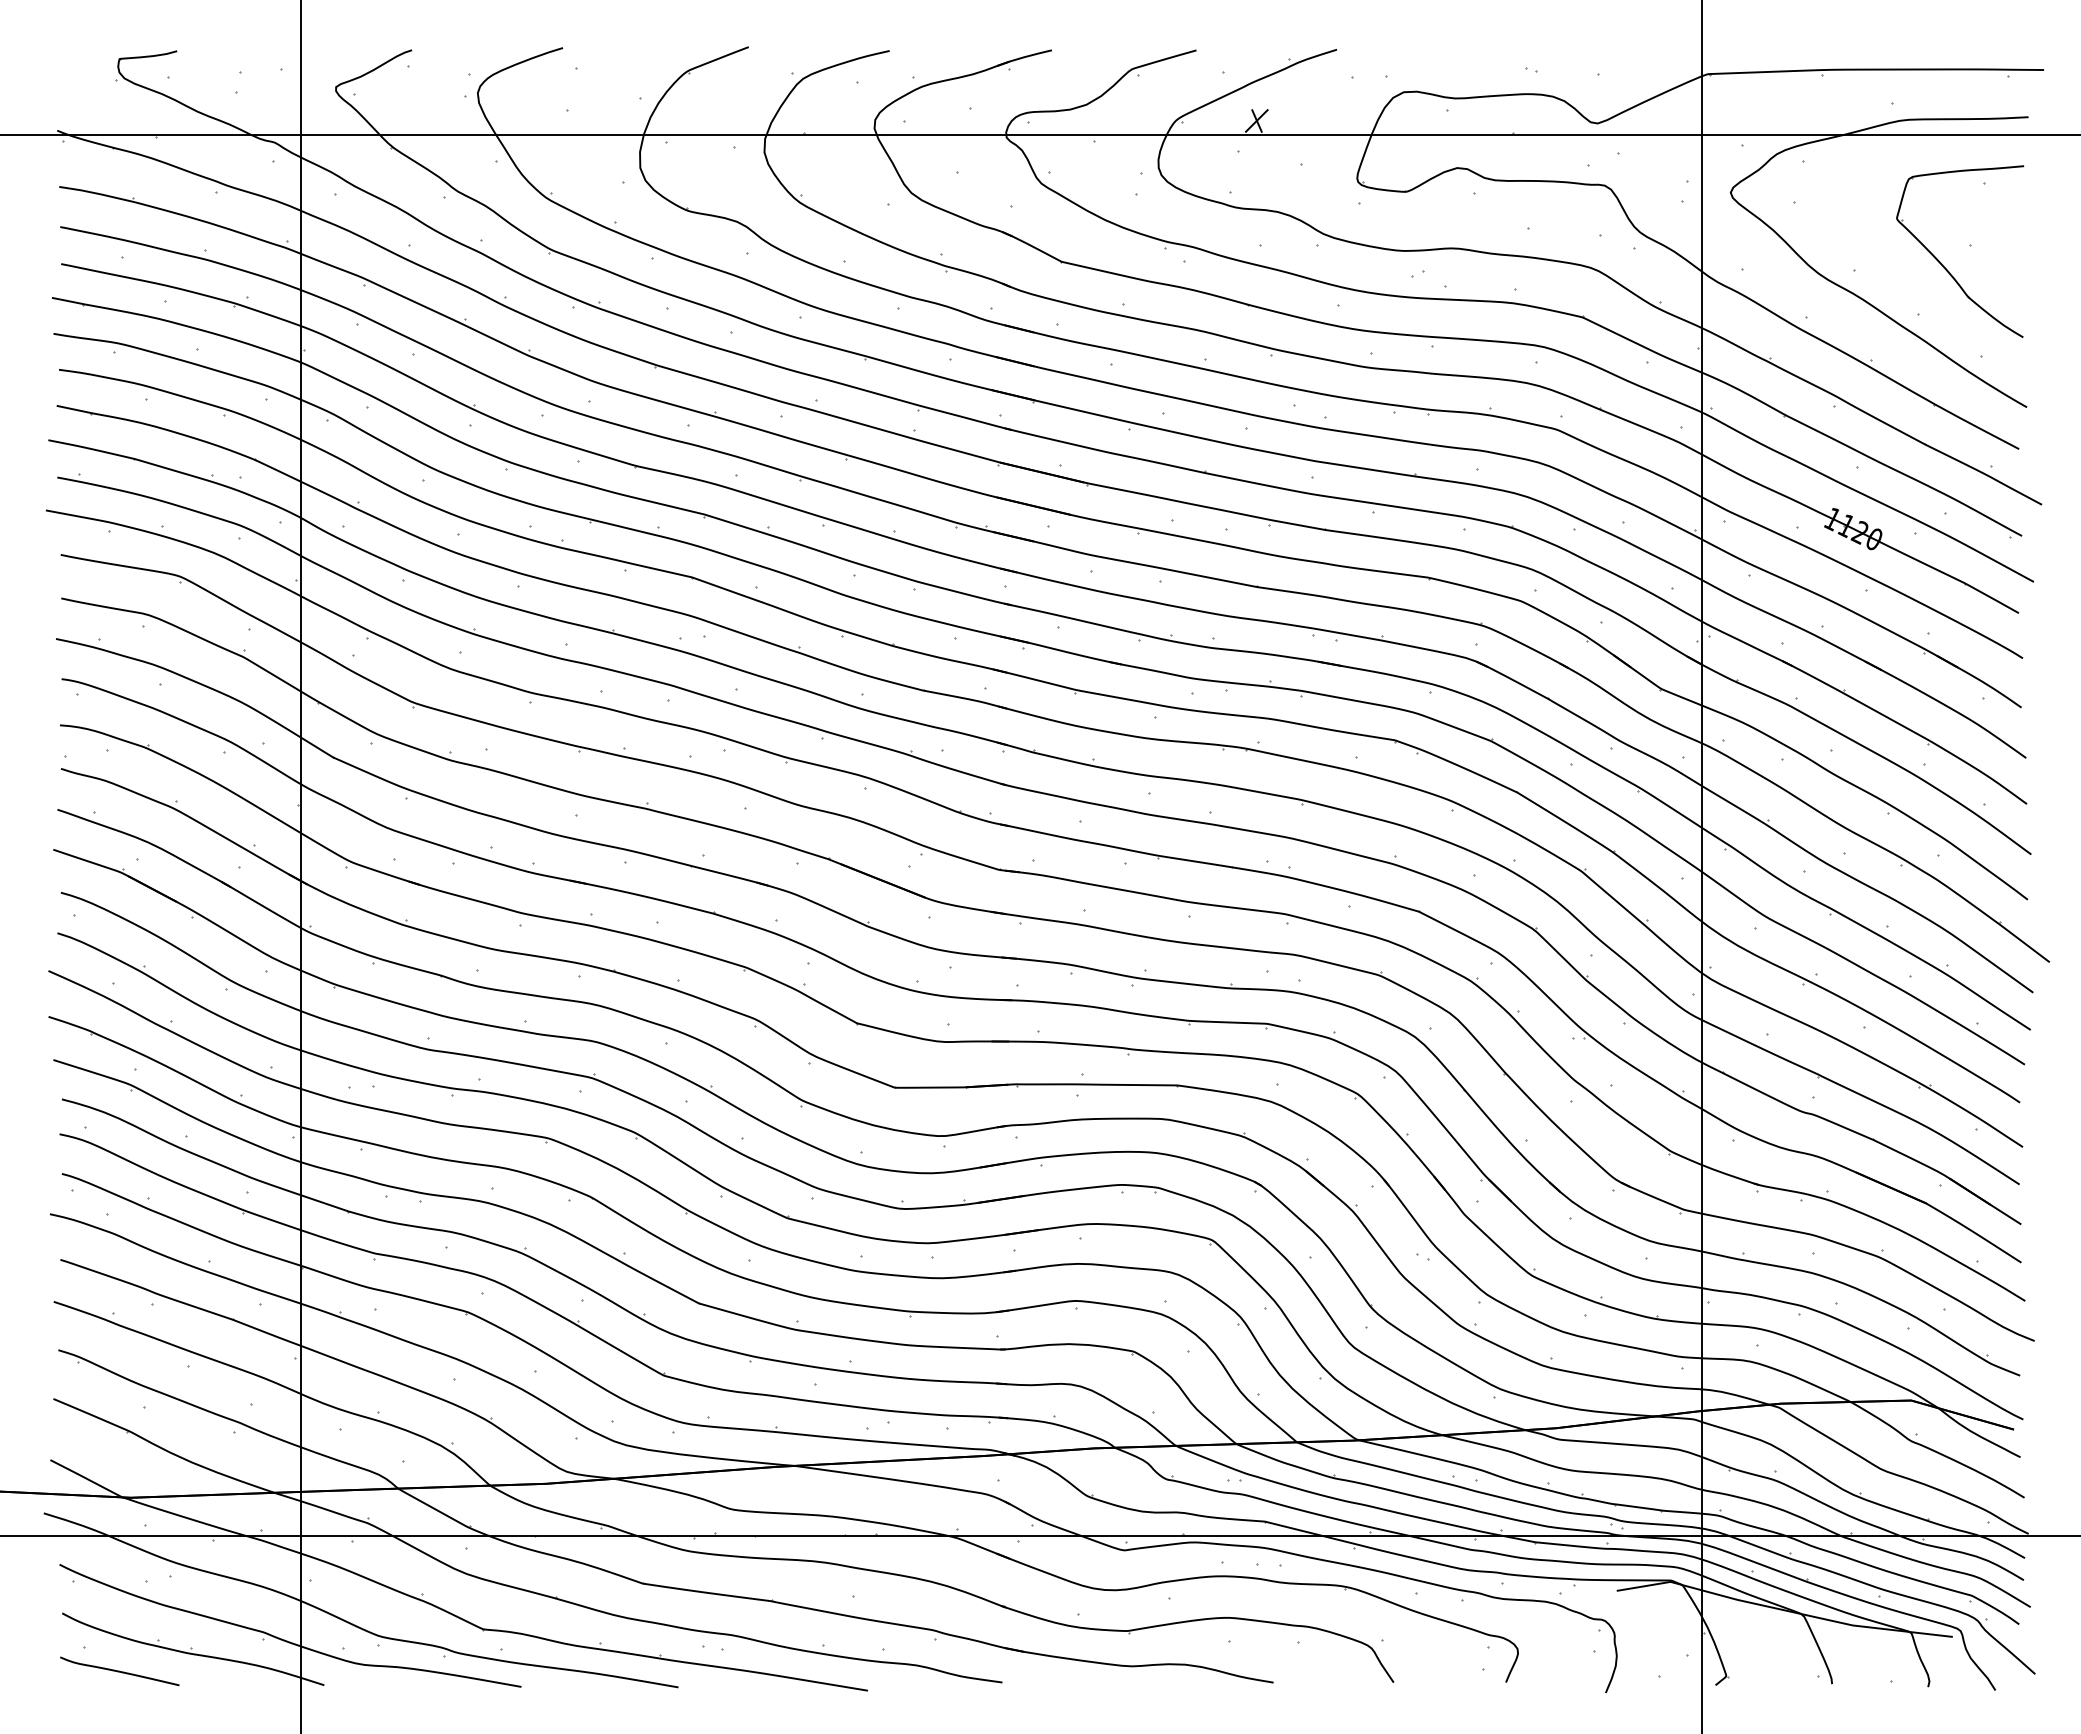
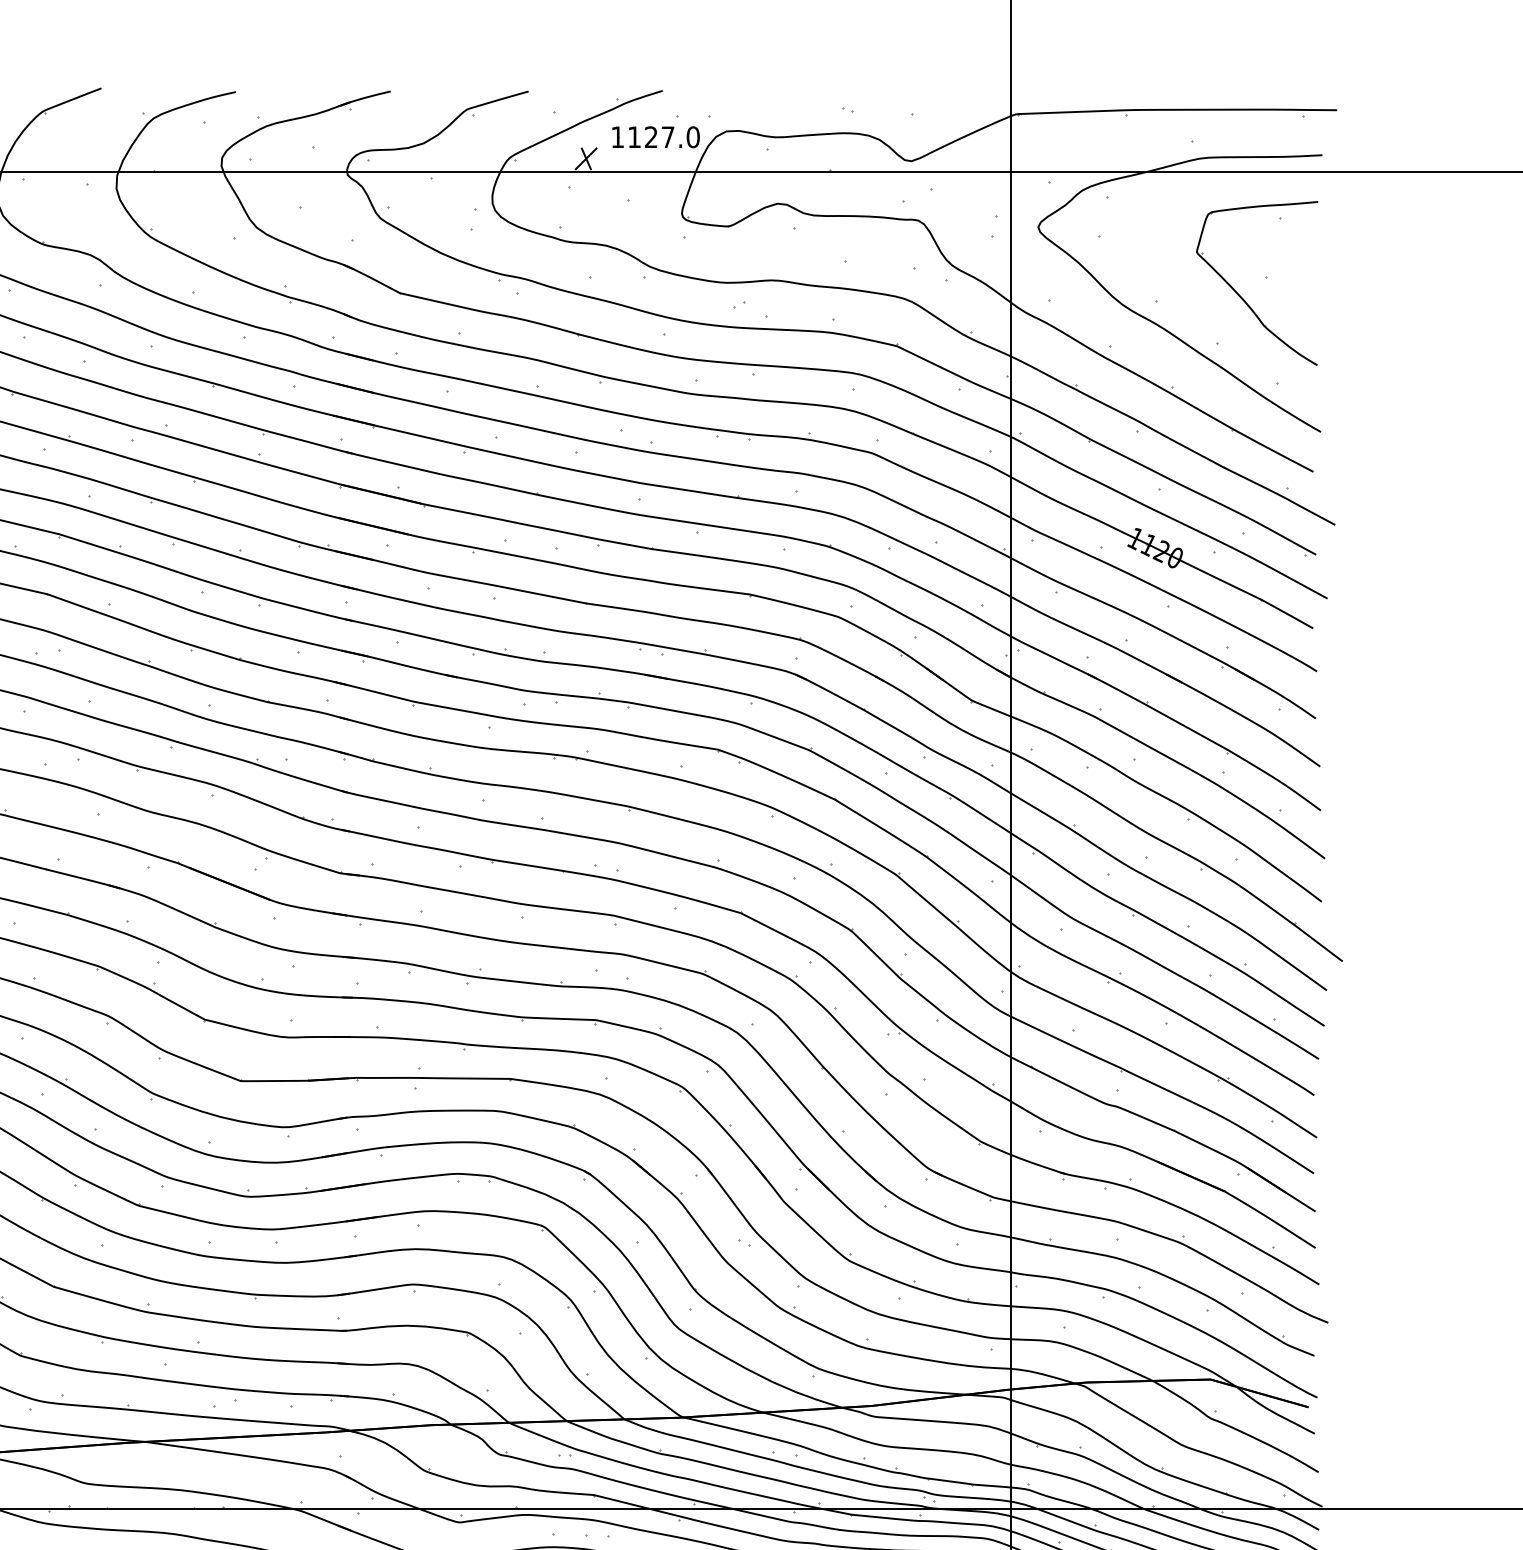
part: (1329, 97) -> (655, 136), added

